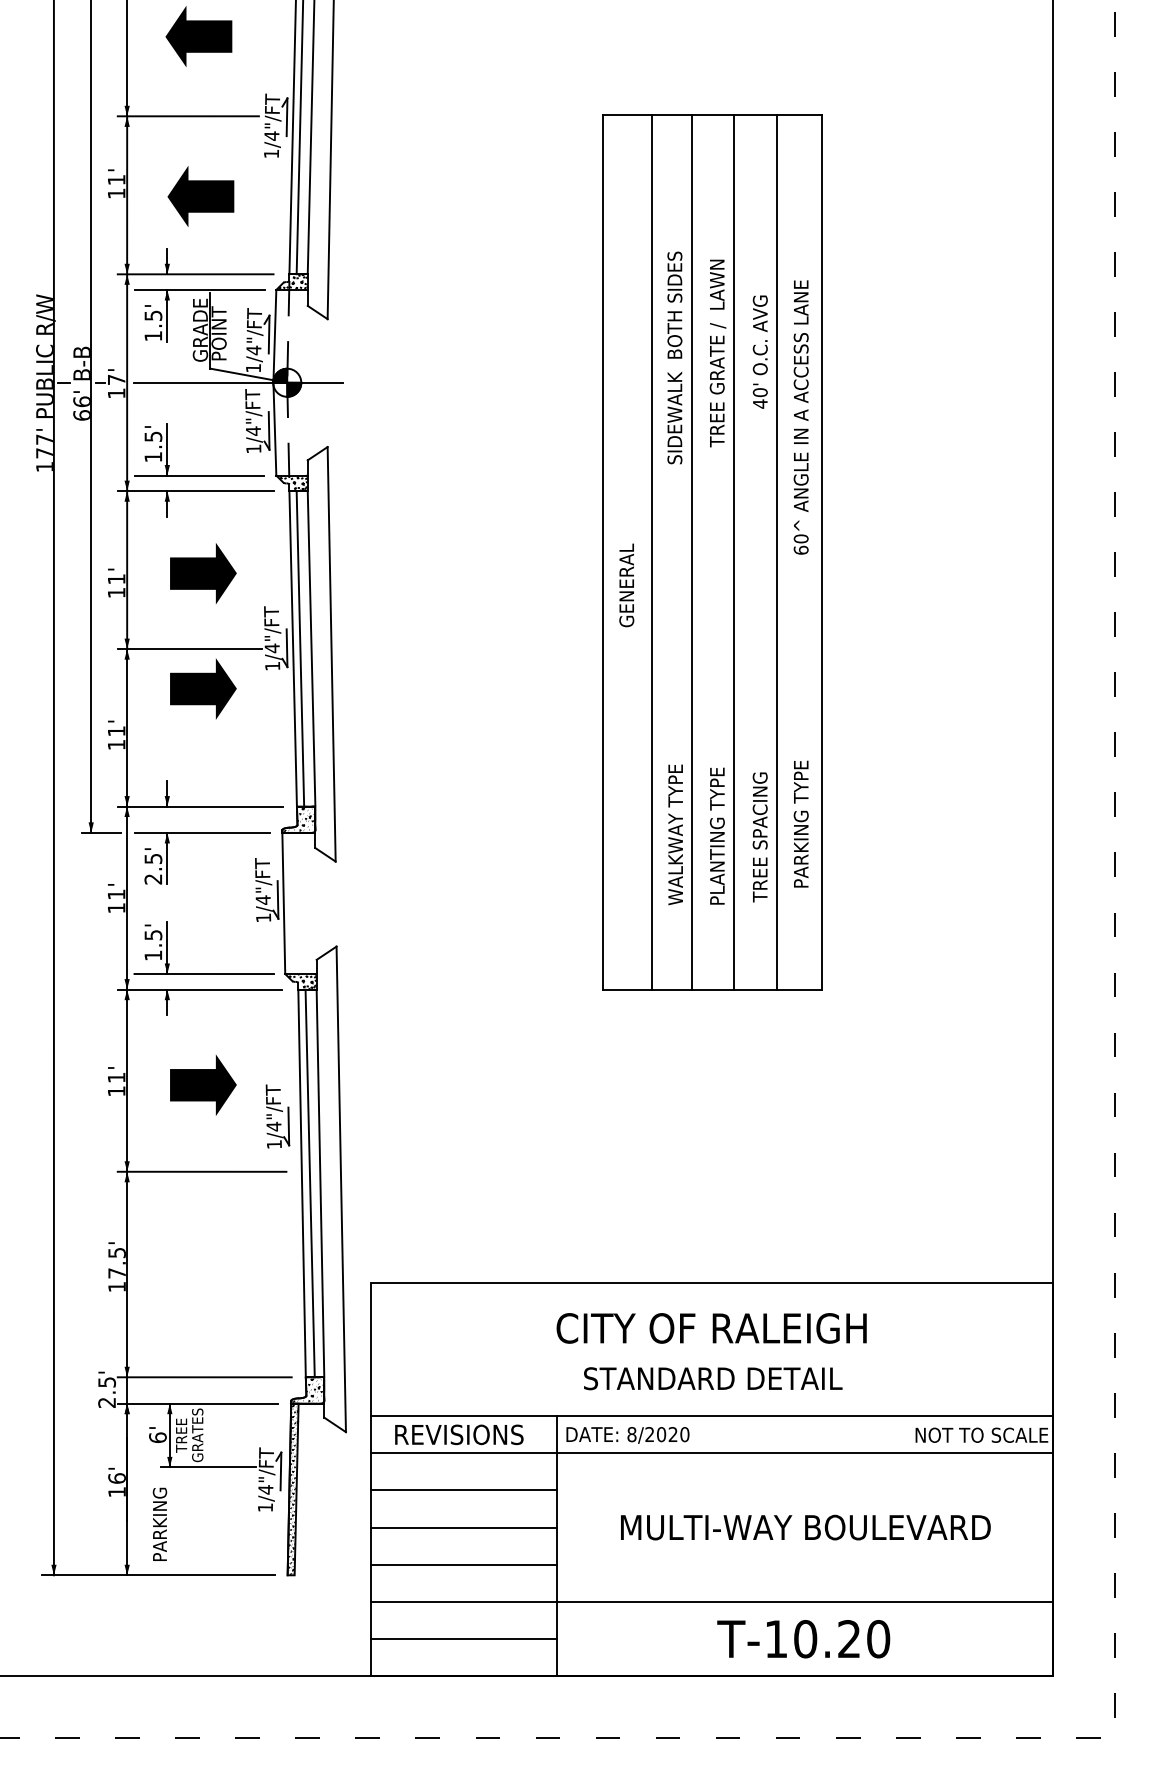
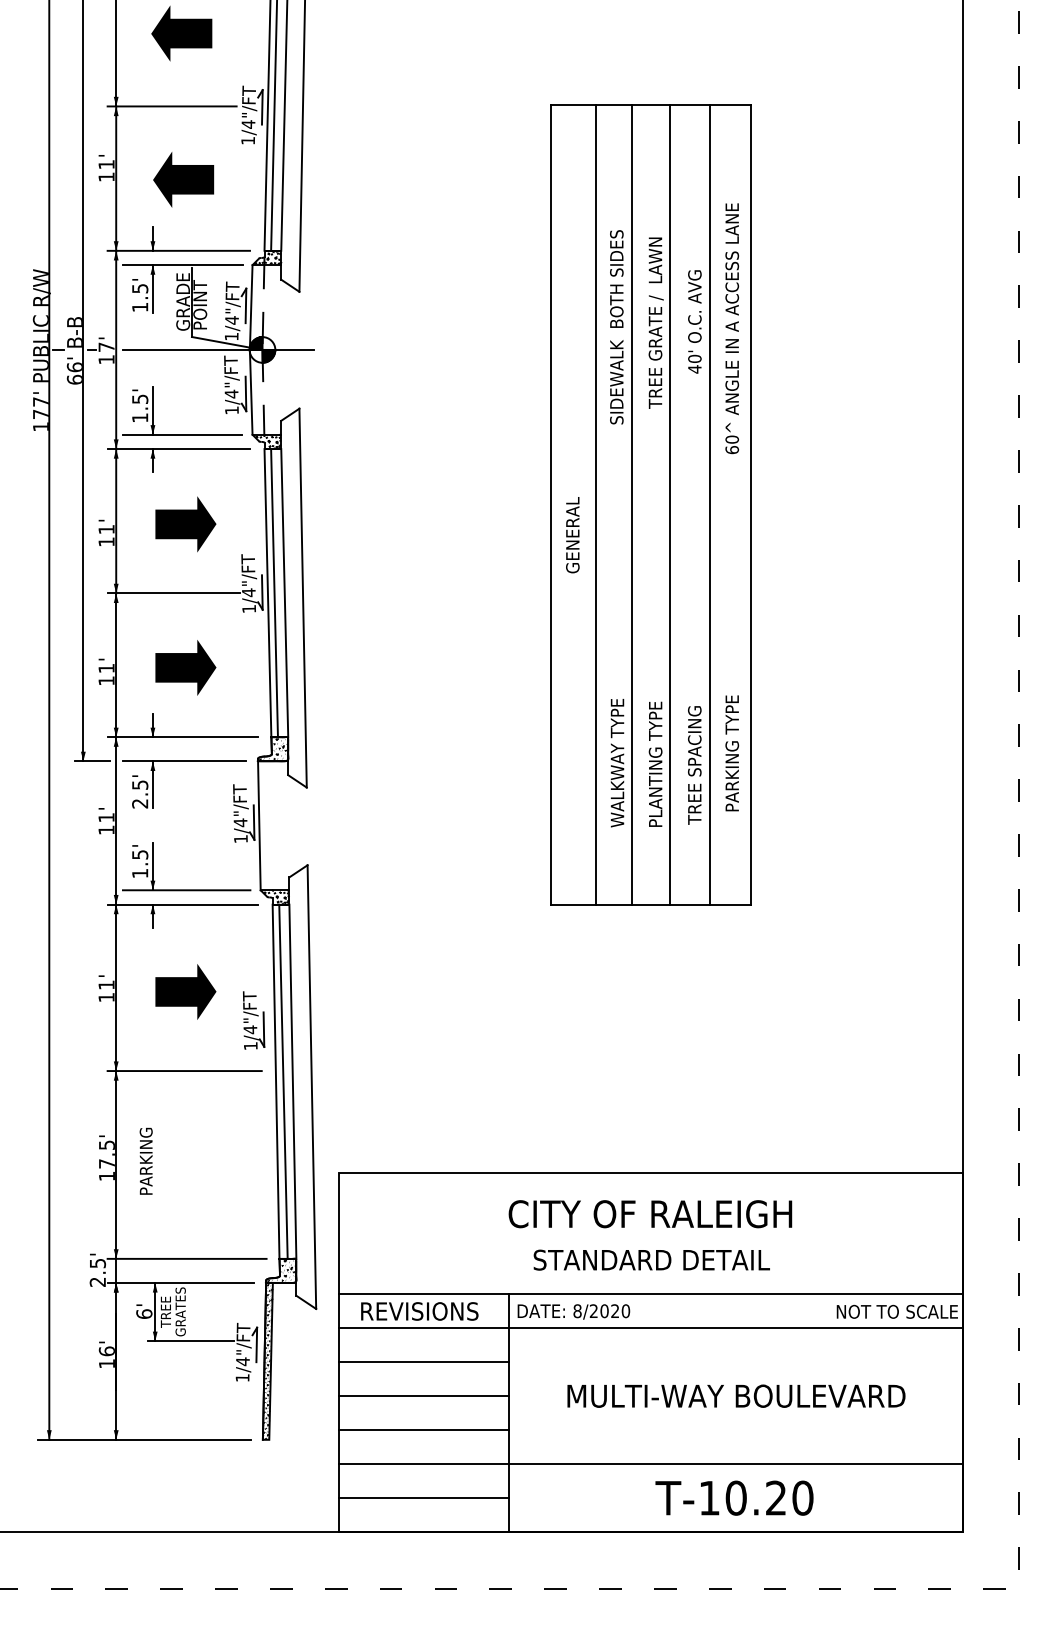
text: (801, 417) -> (732, 328), moved
part: (202, 688) -> (185, 667), moved
text: (159, 1523) -> (145, 1160), moved

